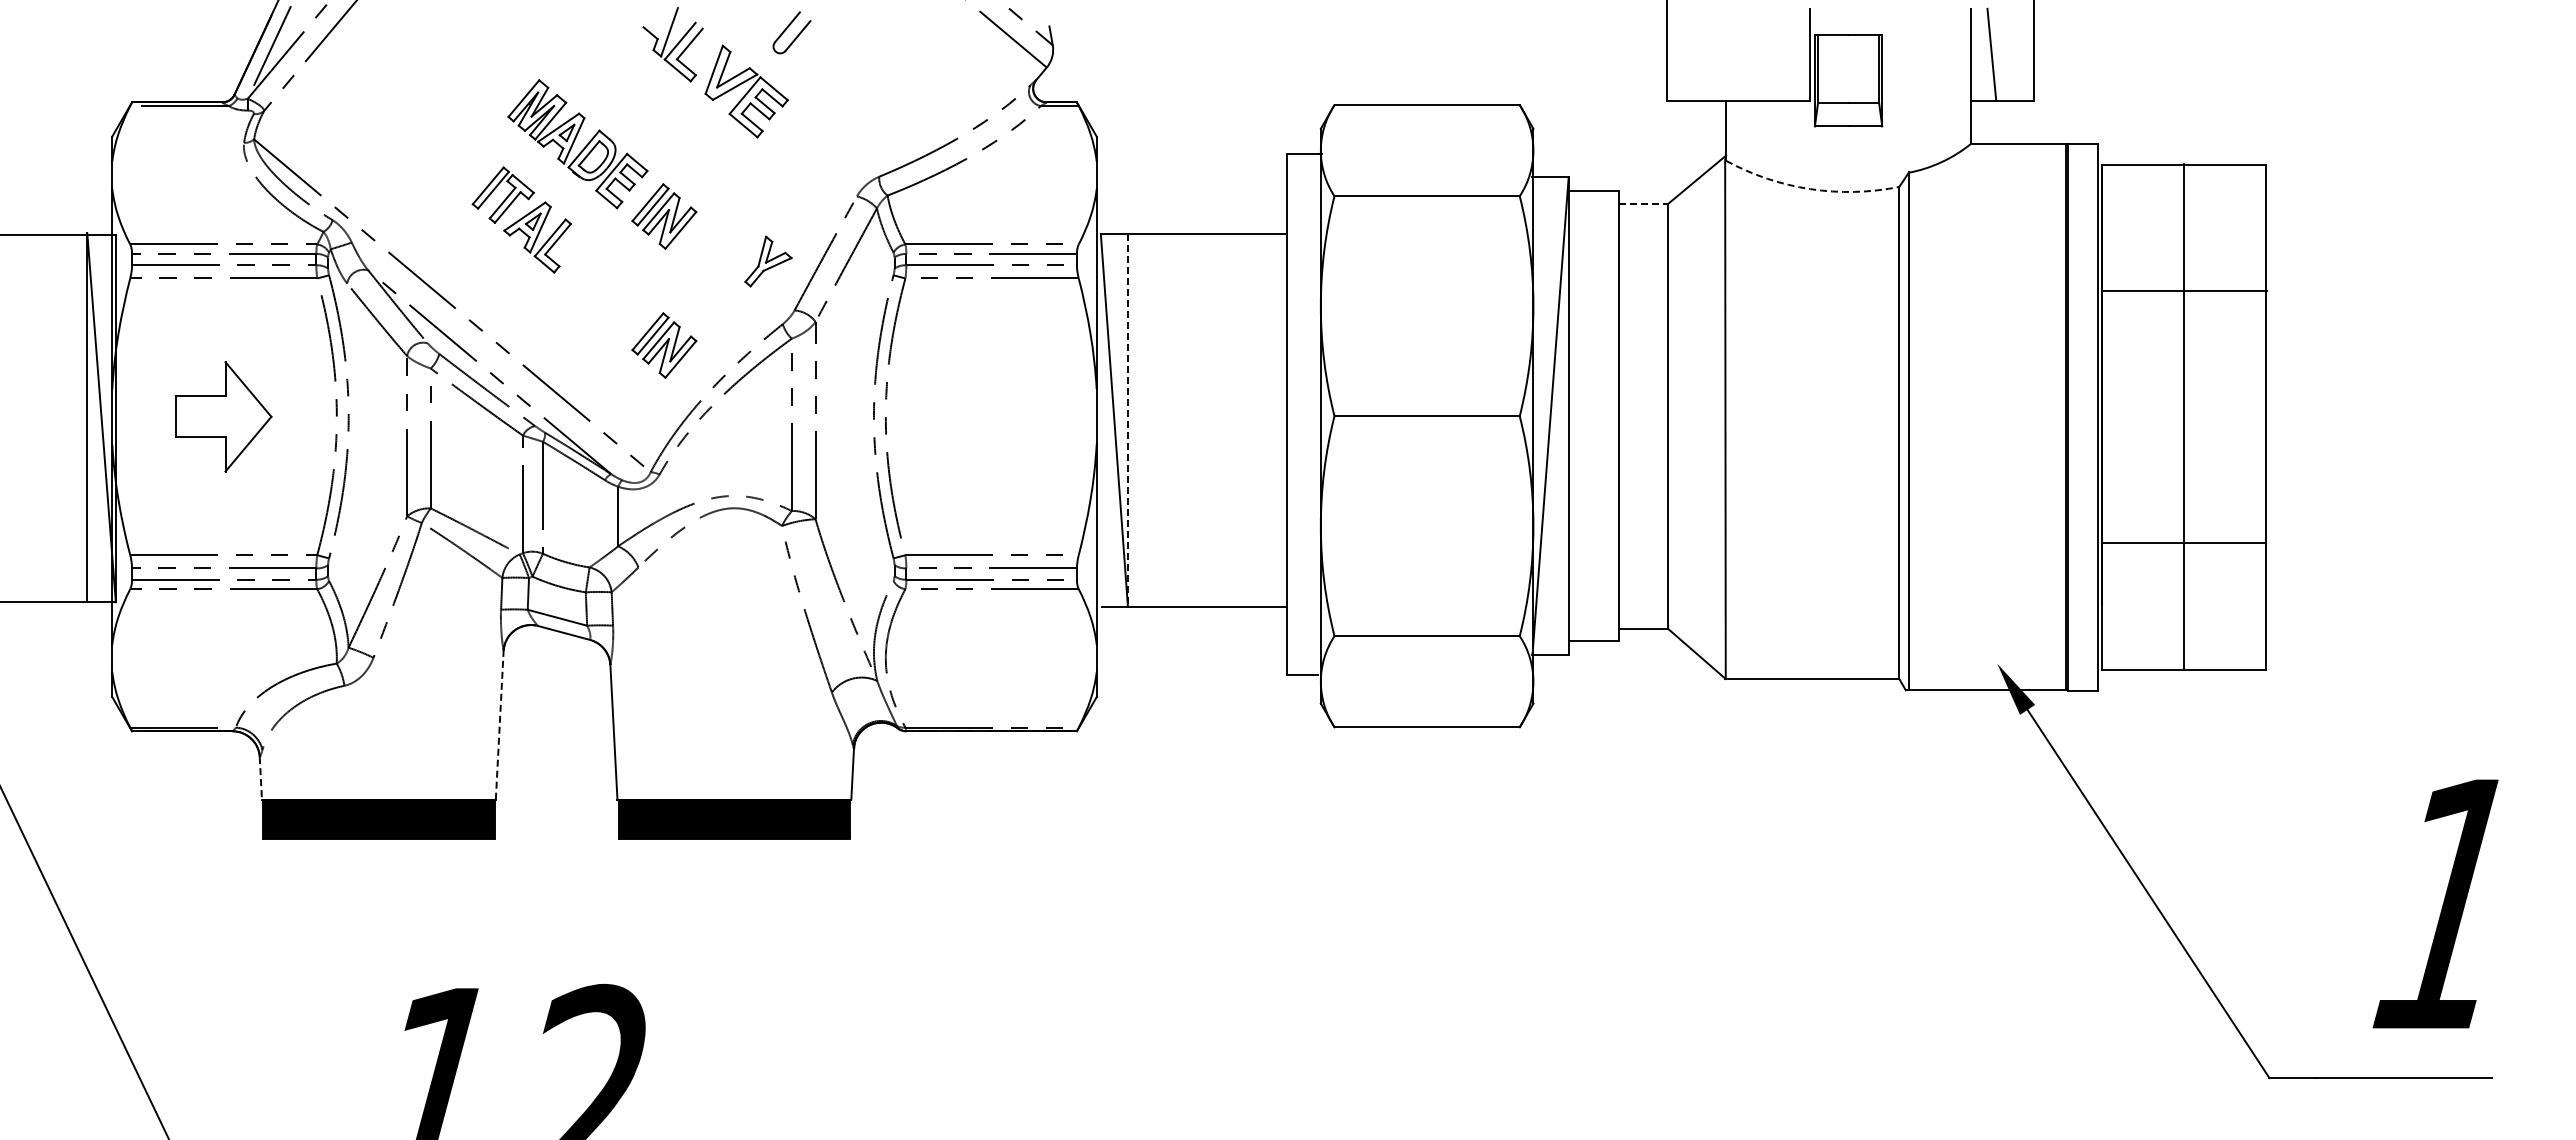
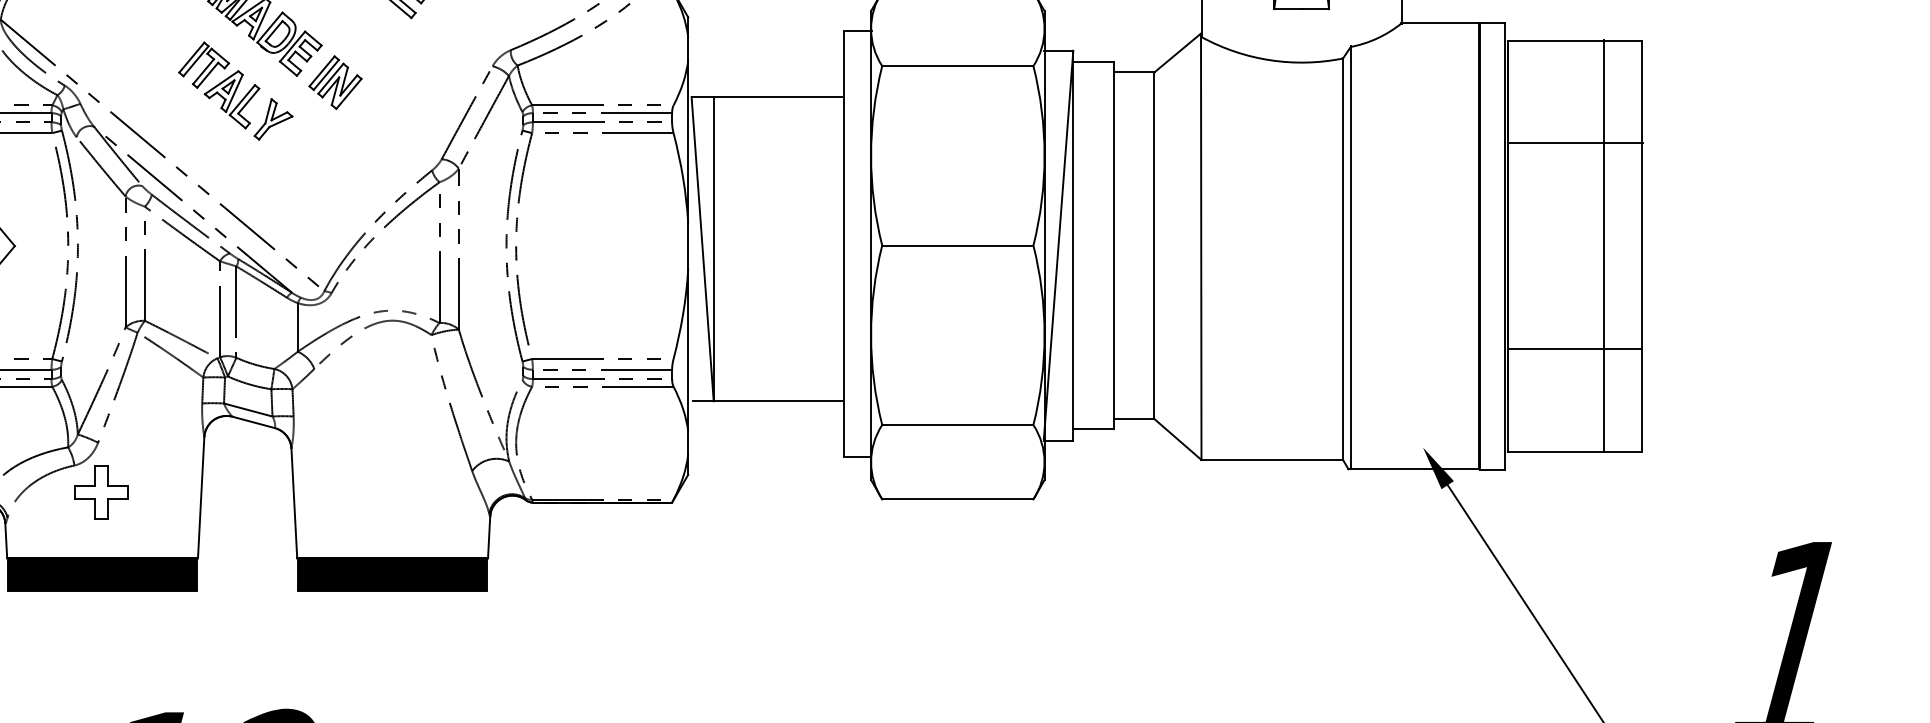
arc: (1810, 189) -> (1270, 60), dashed -> solid
line: (1643, 203) -> (1134, 72), dashed -> solid
part: (768, 261) -> (273, 119), moved
part: (664, 345) -> (335, 187), removed
line: (2183, 416) -> (1603, 245), moved
line: (1127, 421) -> (713, 249), dashed -> solid
part: (377, 718) -> (101, 492), added
line: (499, 724) -> (200, 497), dashed -> solid
line: (260, 778) -> (5, 541), dashed -> solid

